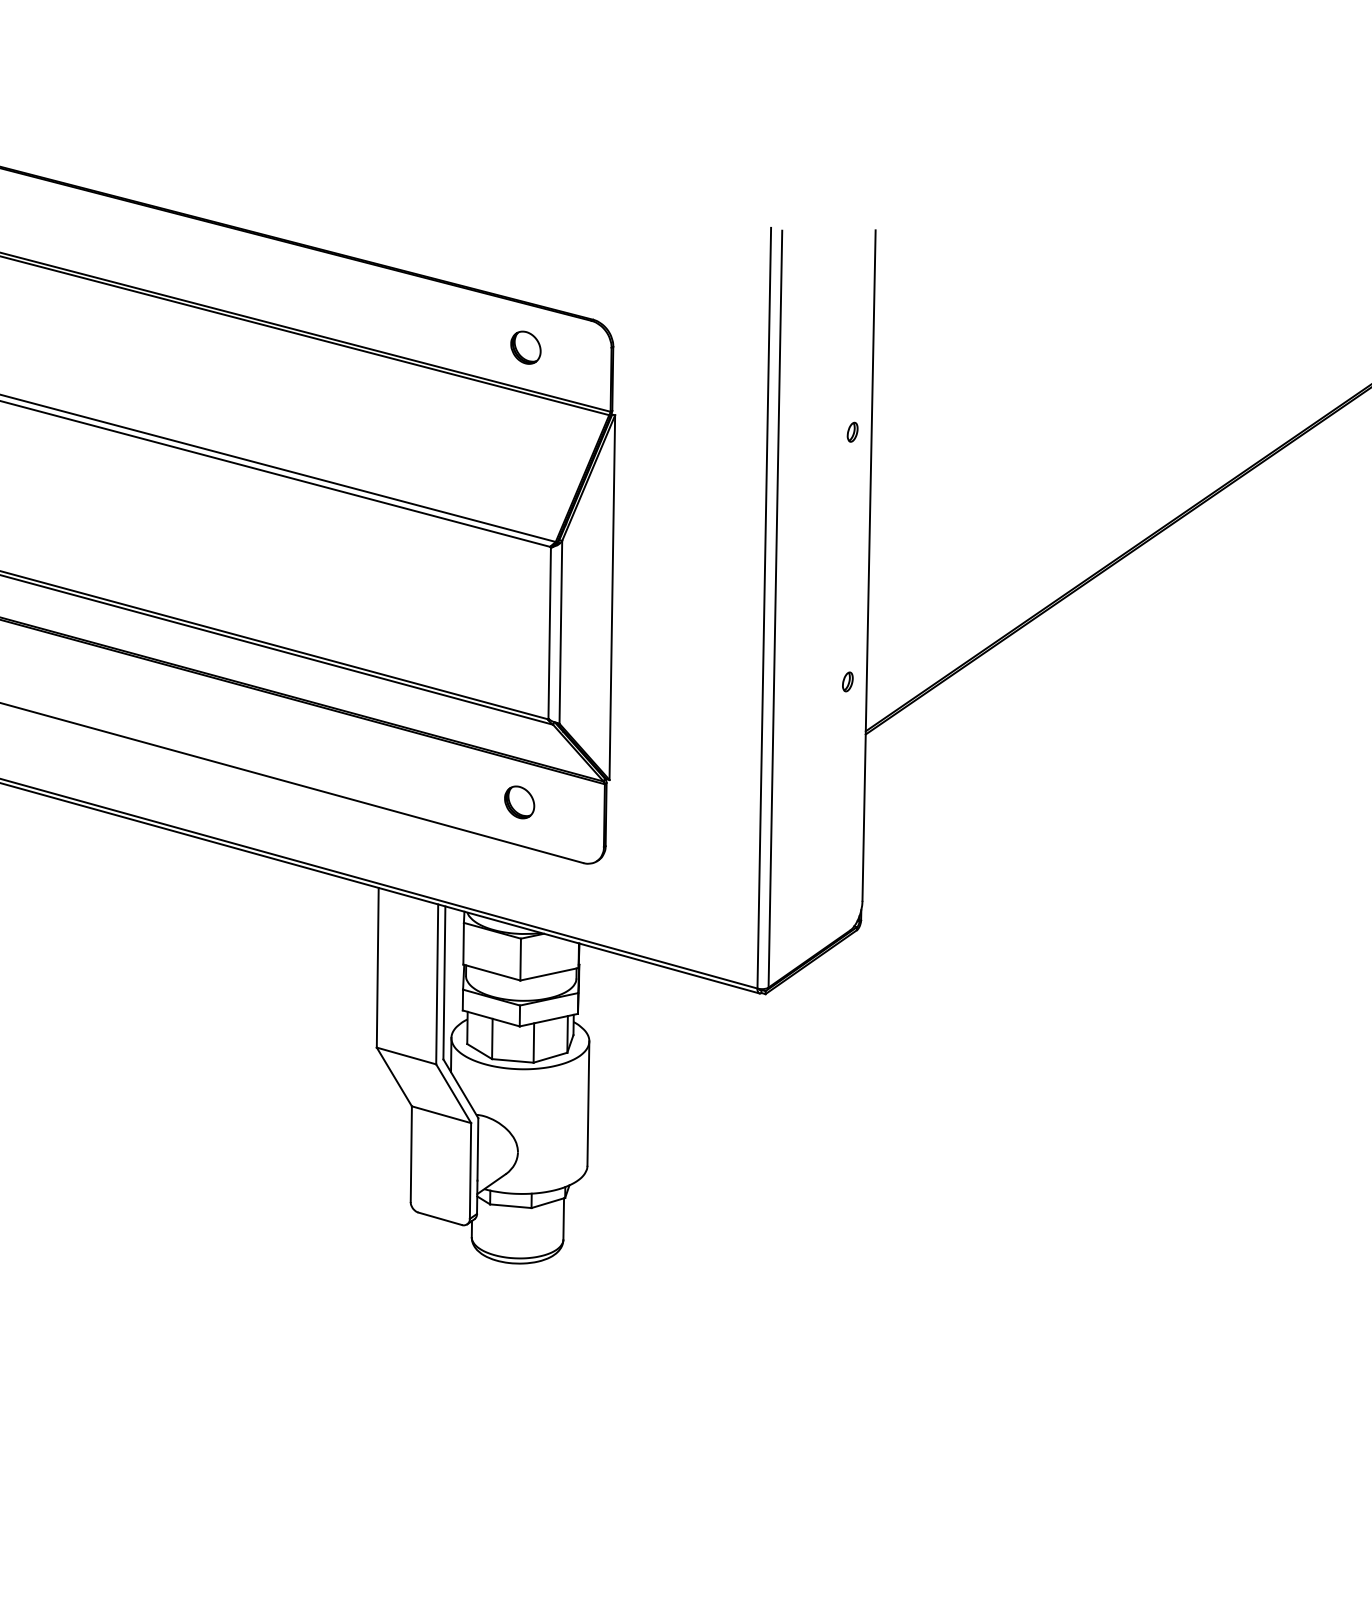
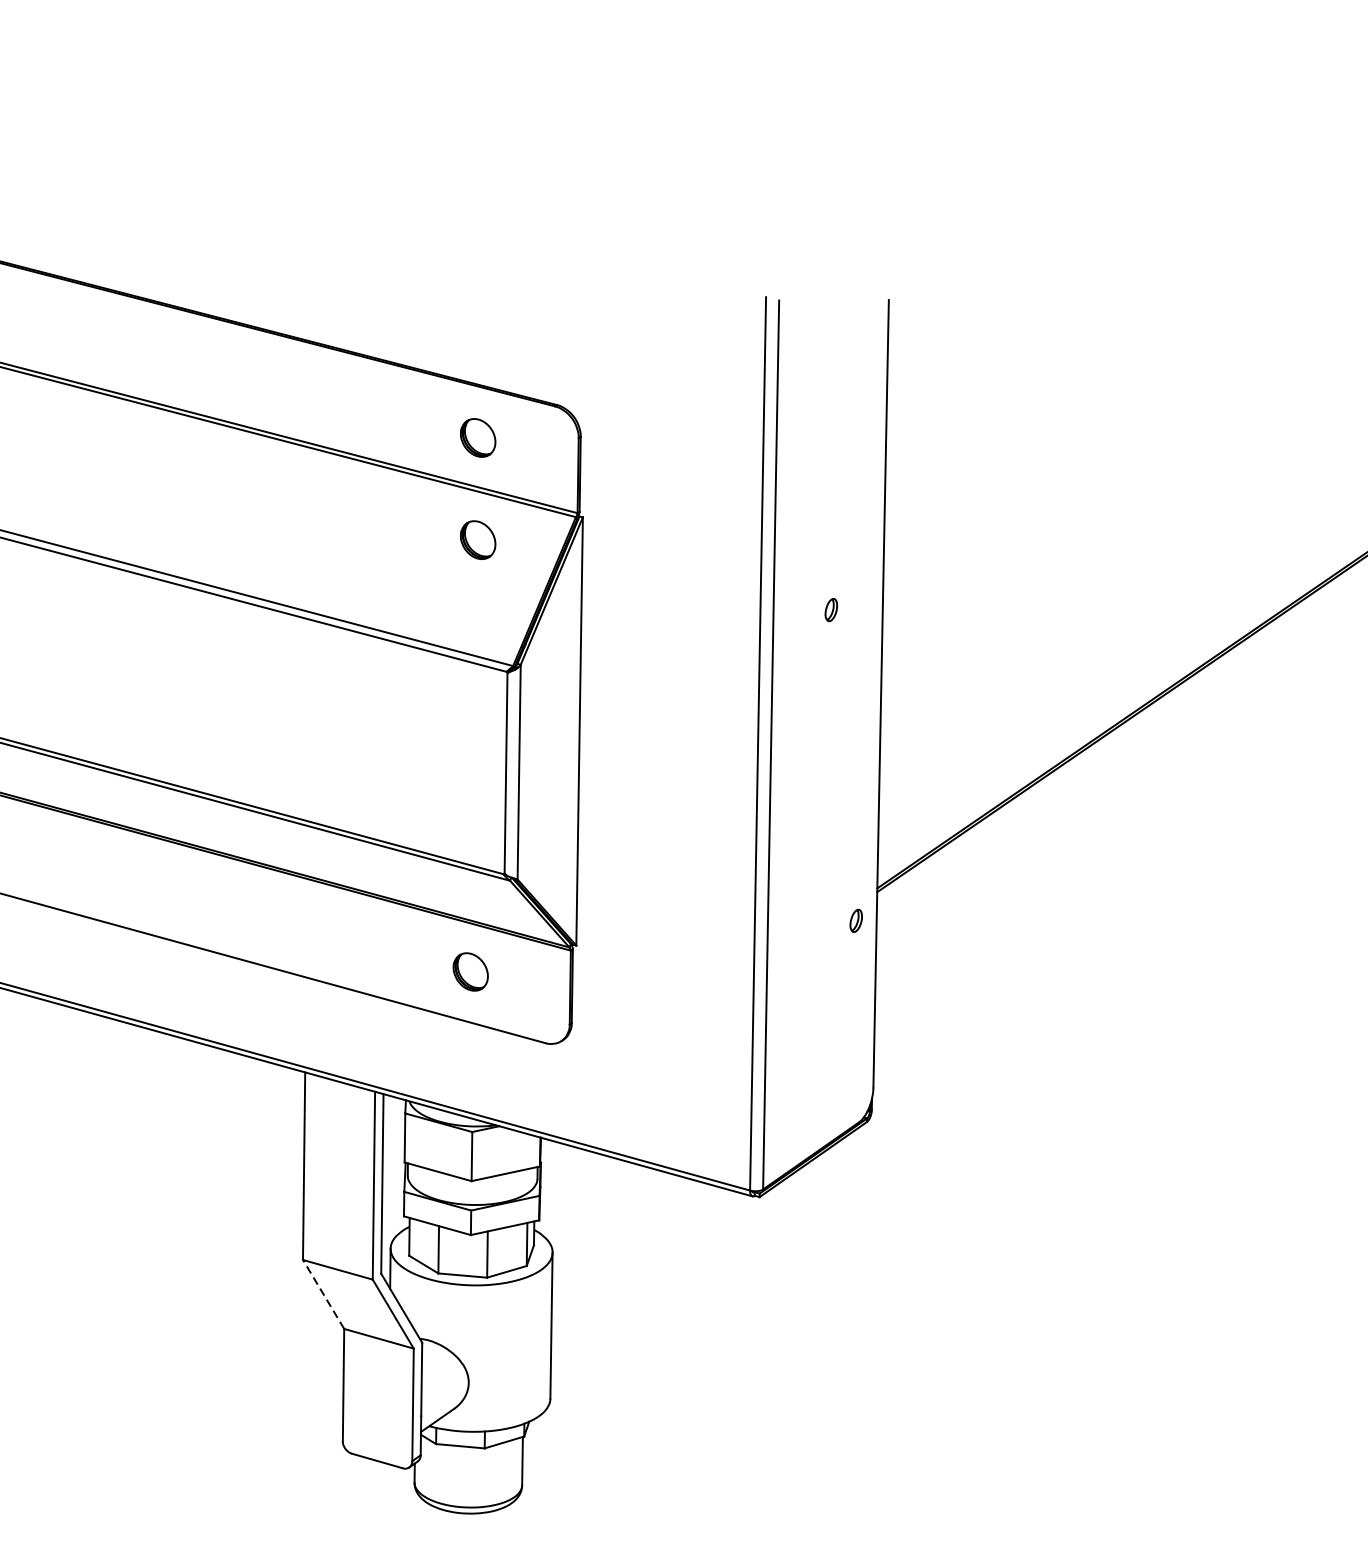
part: (852, 431) -> (831, 609), moved
part: (525, 434) -> (477, 539), added
part: (847, 681) -> (855, 920), moved
line: (394, 1076) -> (323, 1293), solid -> dashed

